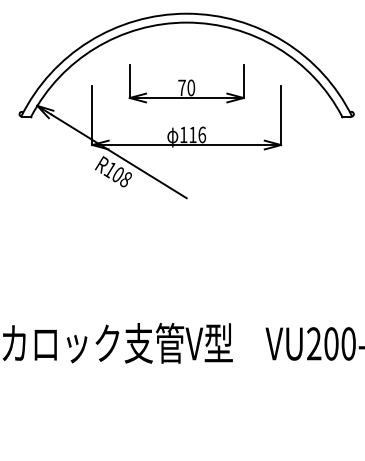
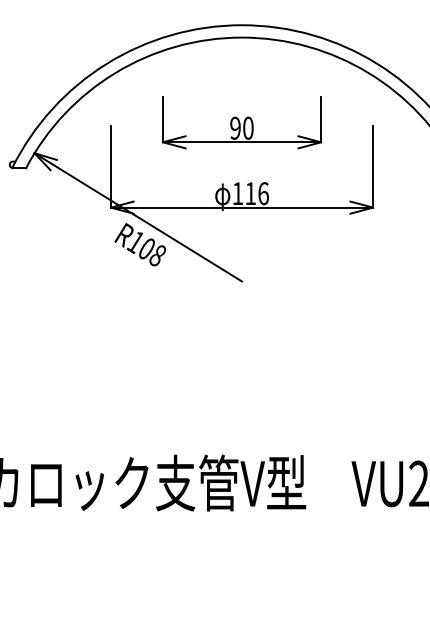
text: (181, 87) -> (234, 127), 70 -> 90

